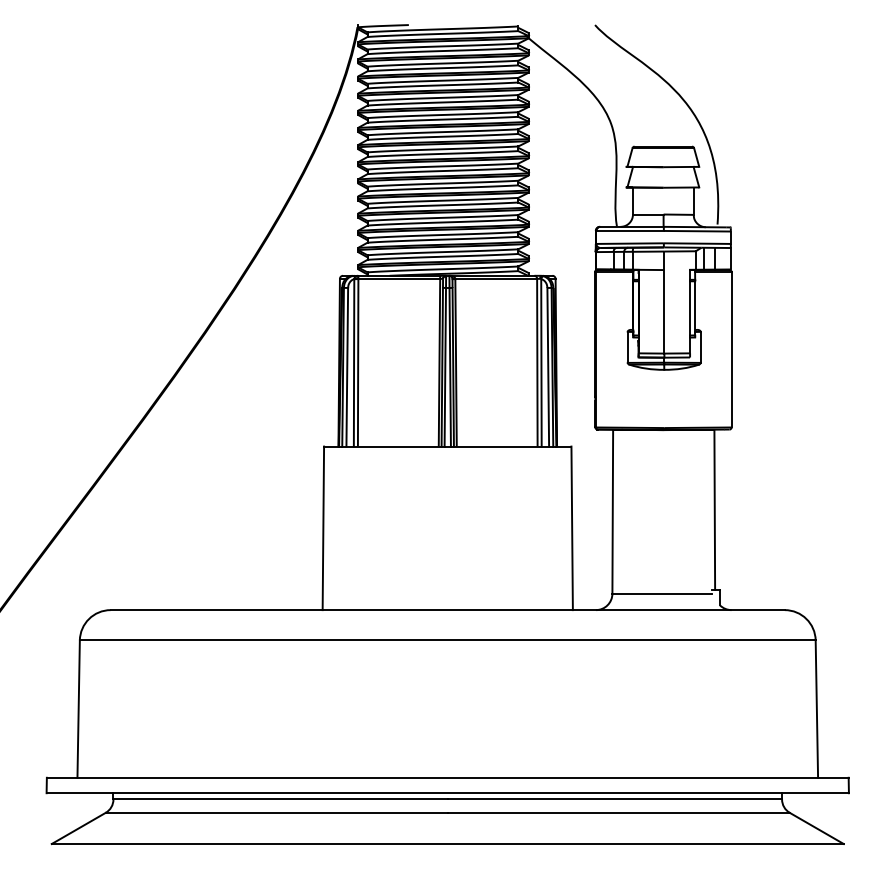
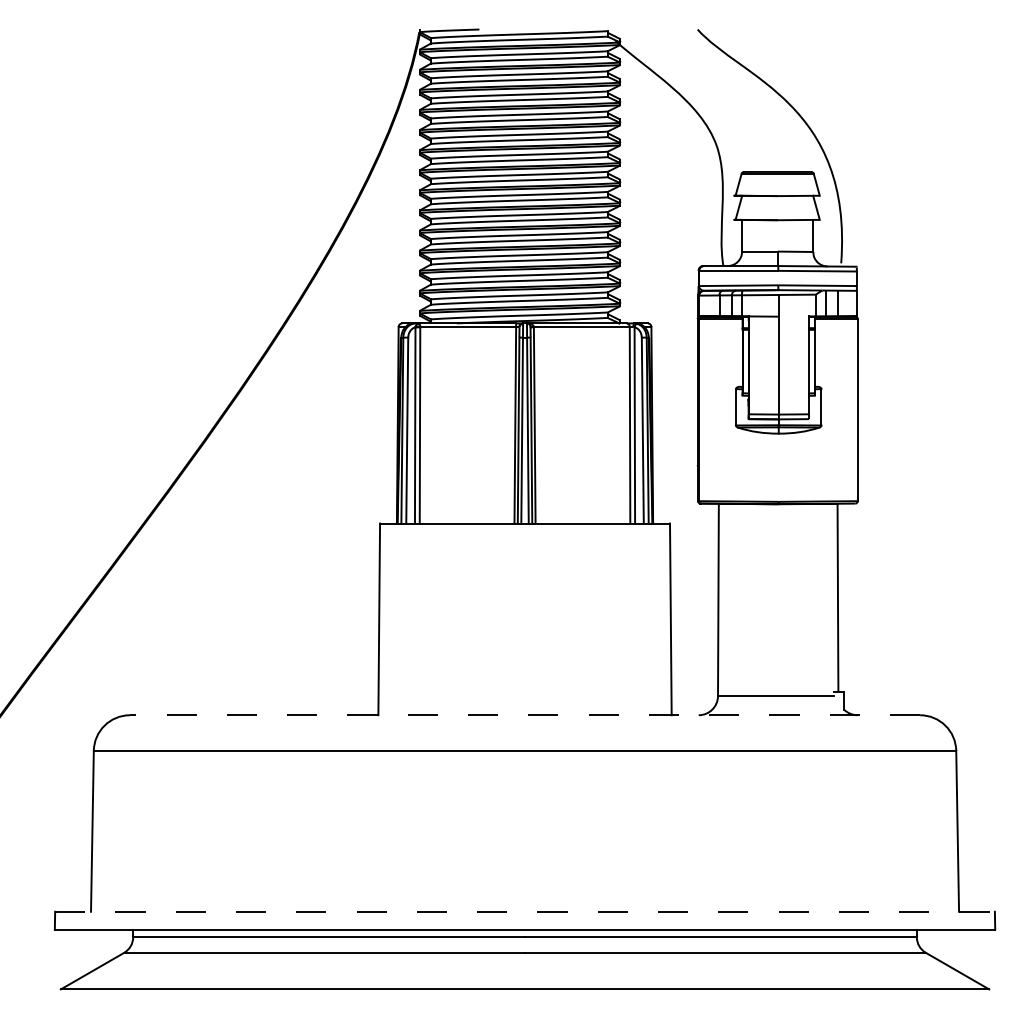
line: (447, 610) -> (524, 715), solid -> dashed
line: (448, 777) -> (525, 911), solid -> dashed

